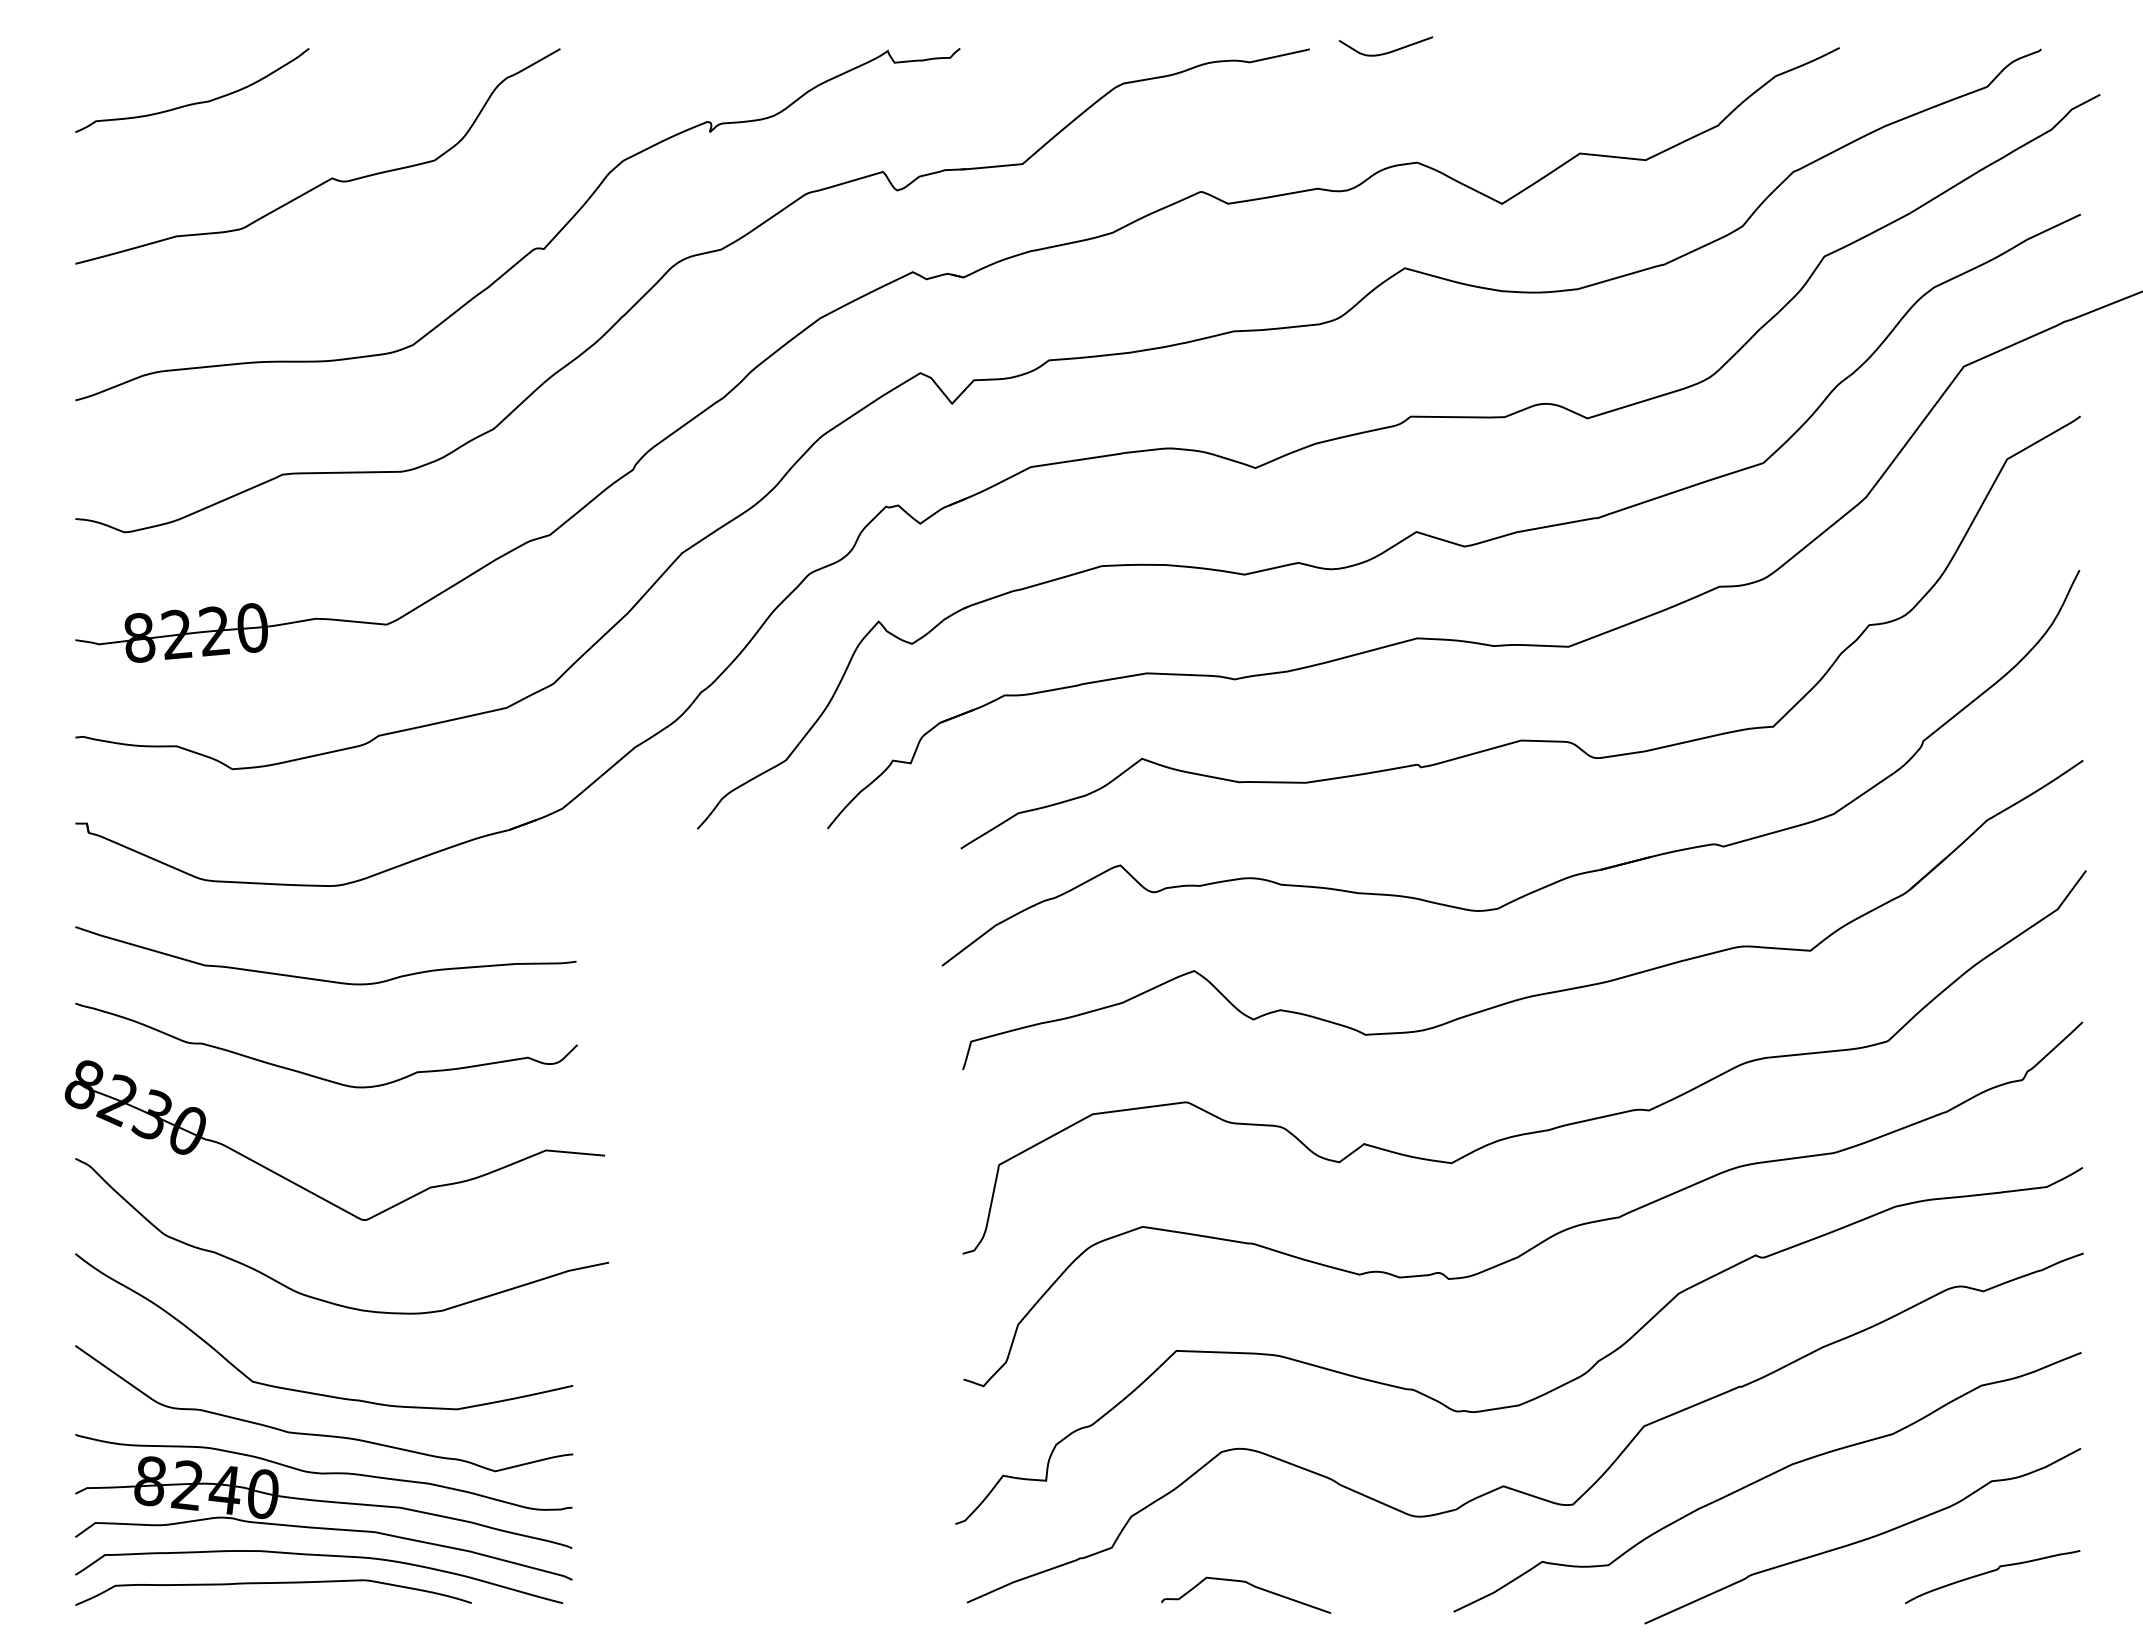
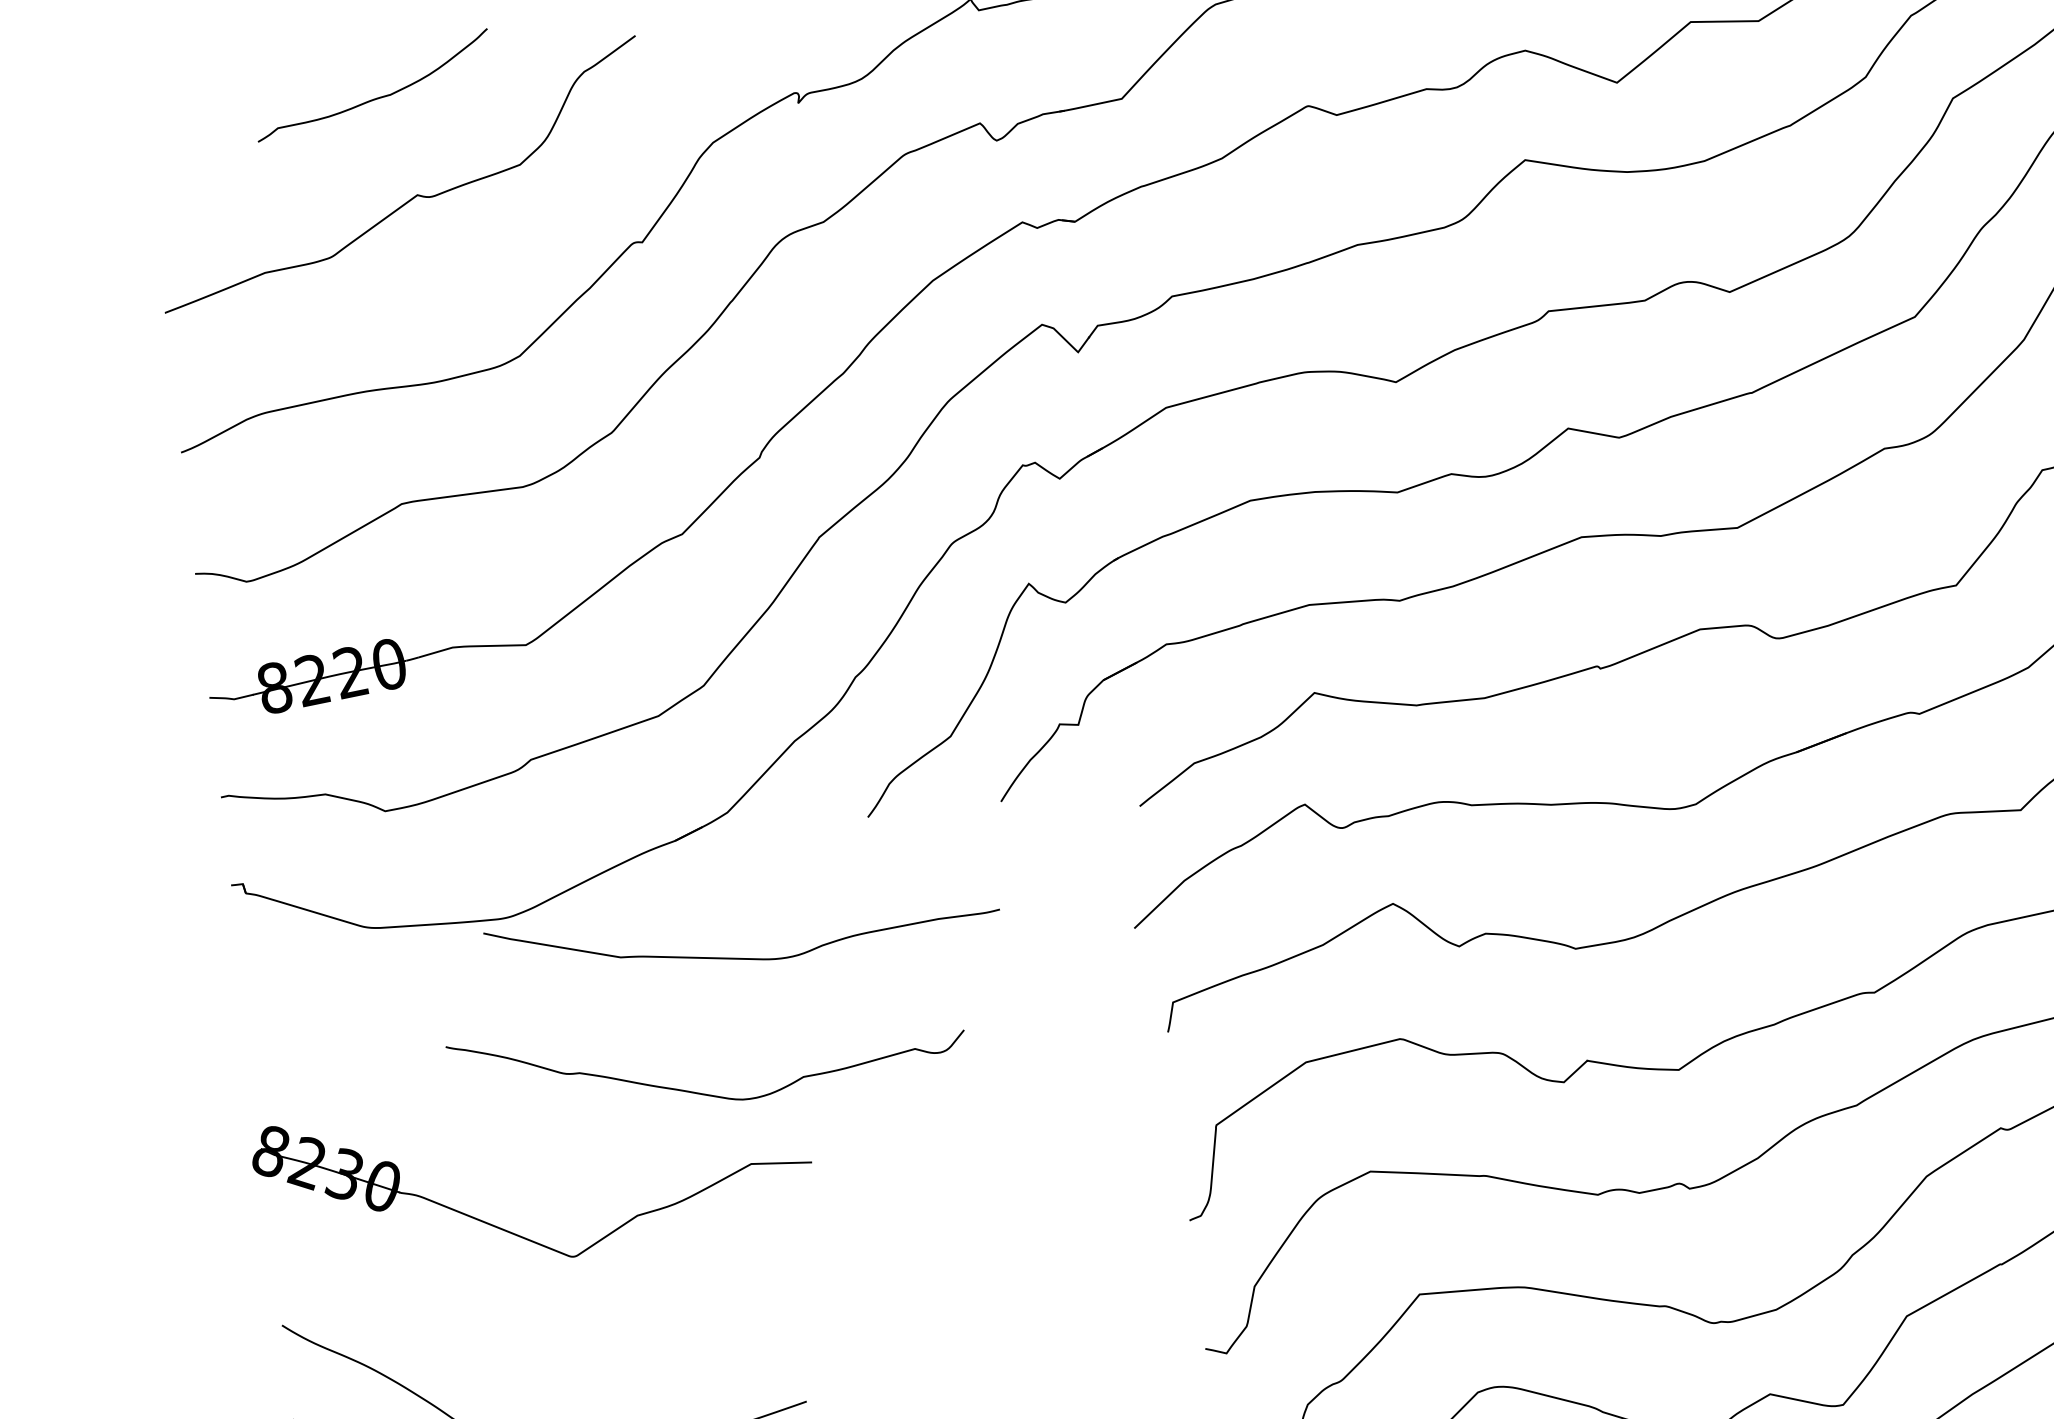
curve: (195, 102) -> (377, 97), moved
curve: (324, 979) -> (744, 957), moved
curve: (318, 1076) -> (702, 1092), moved
curve: (323, 1299) -> (541, 1342), removed

